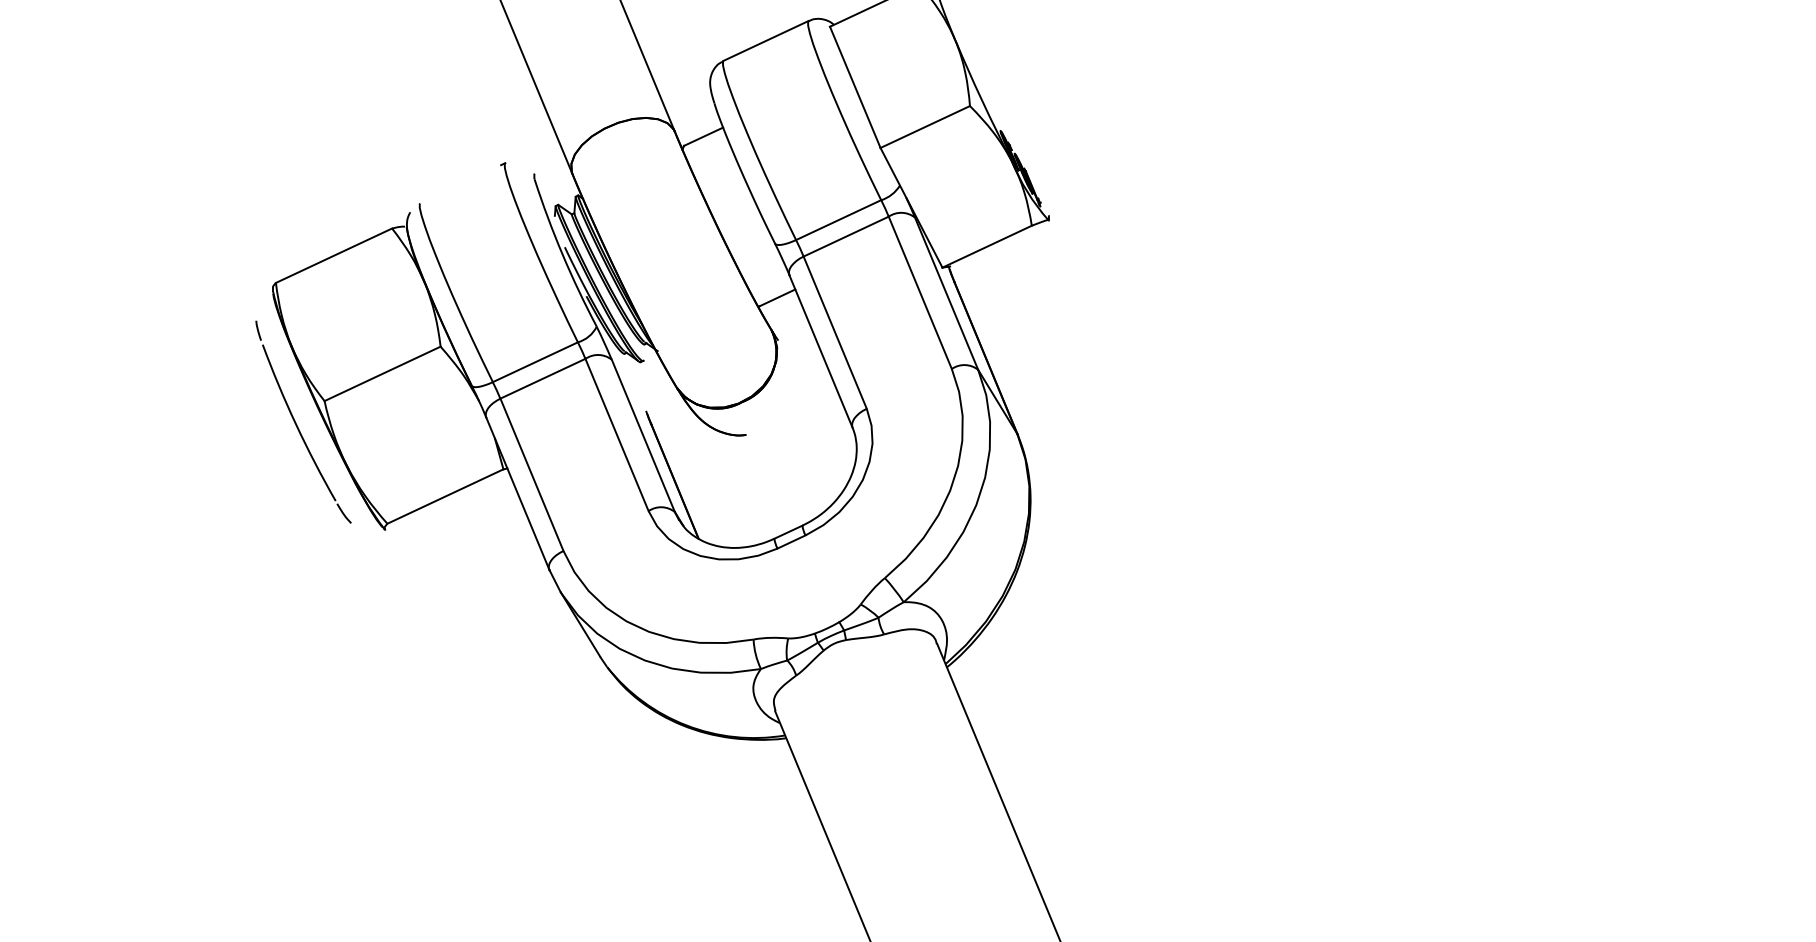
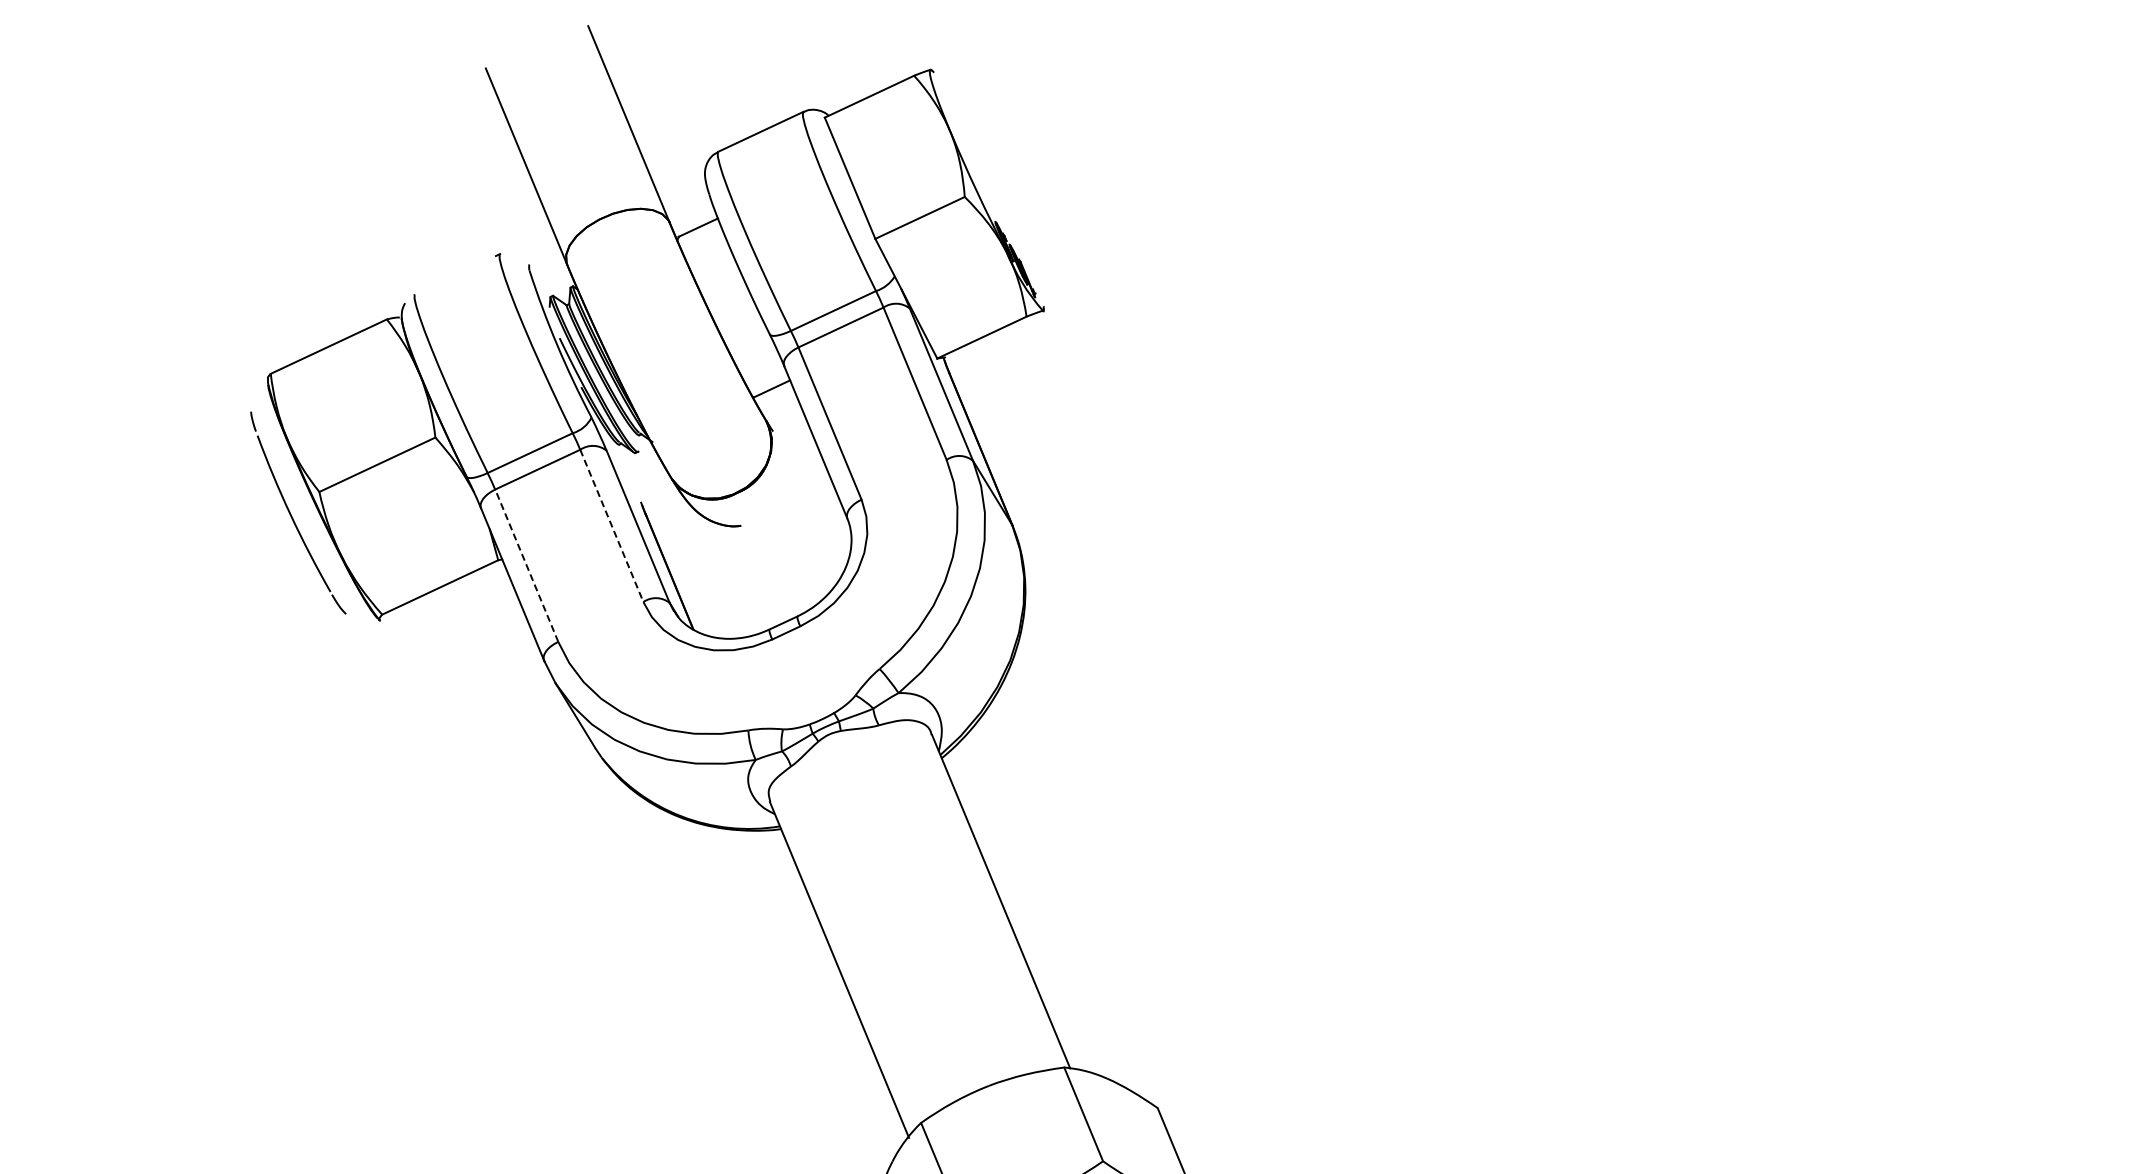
line: (617, 435) -> (612, 526), solid -> dashed
line: (531, 474) -> (526, 565), solid -> dashed

